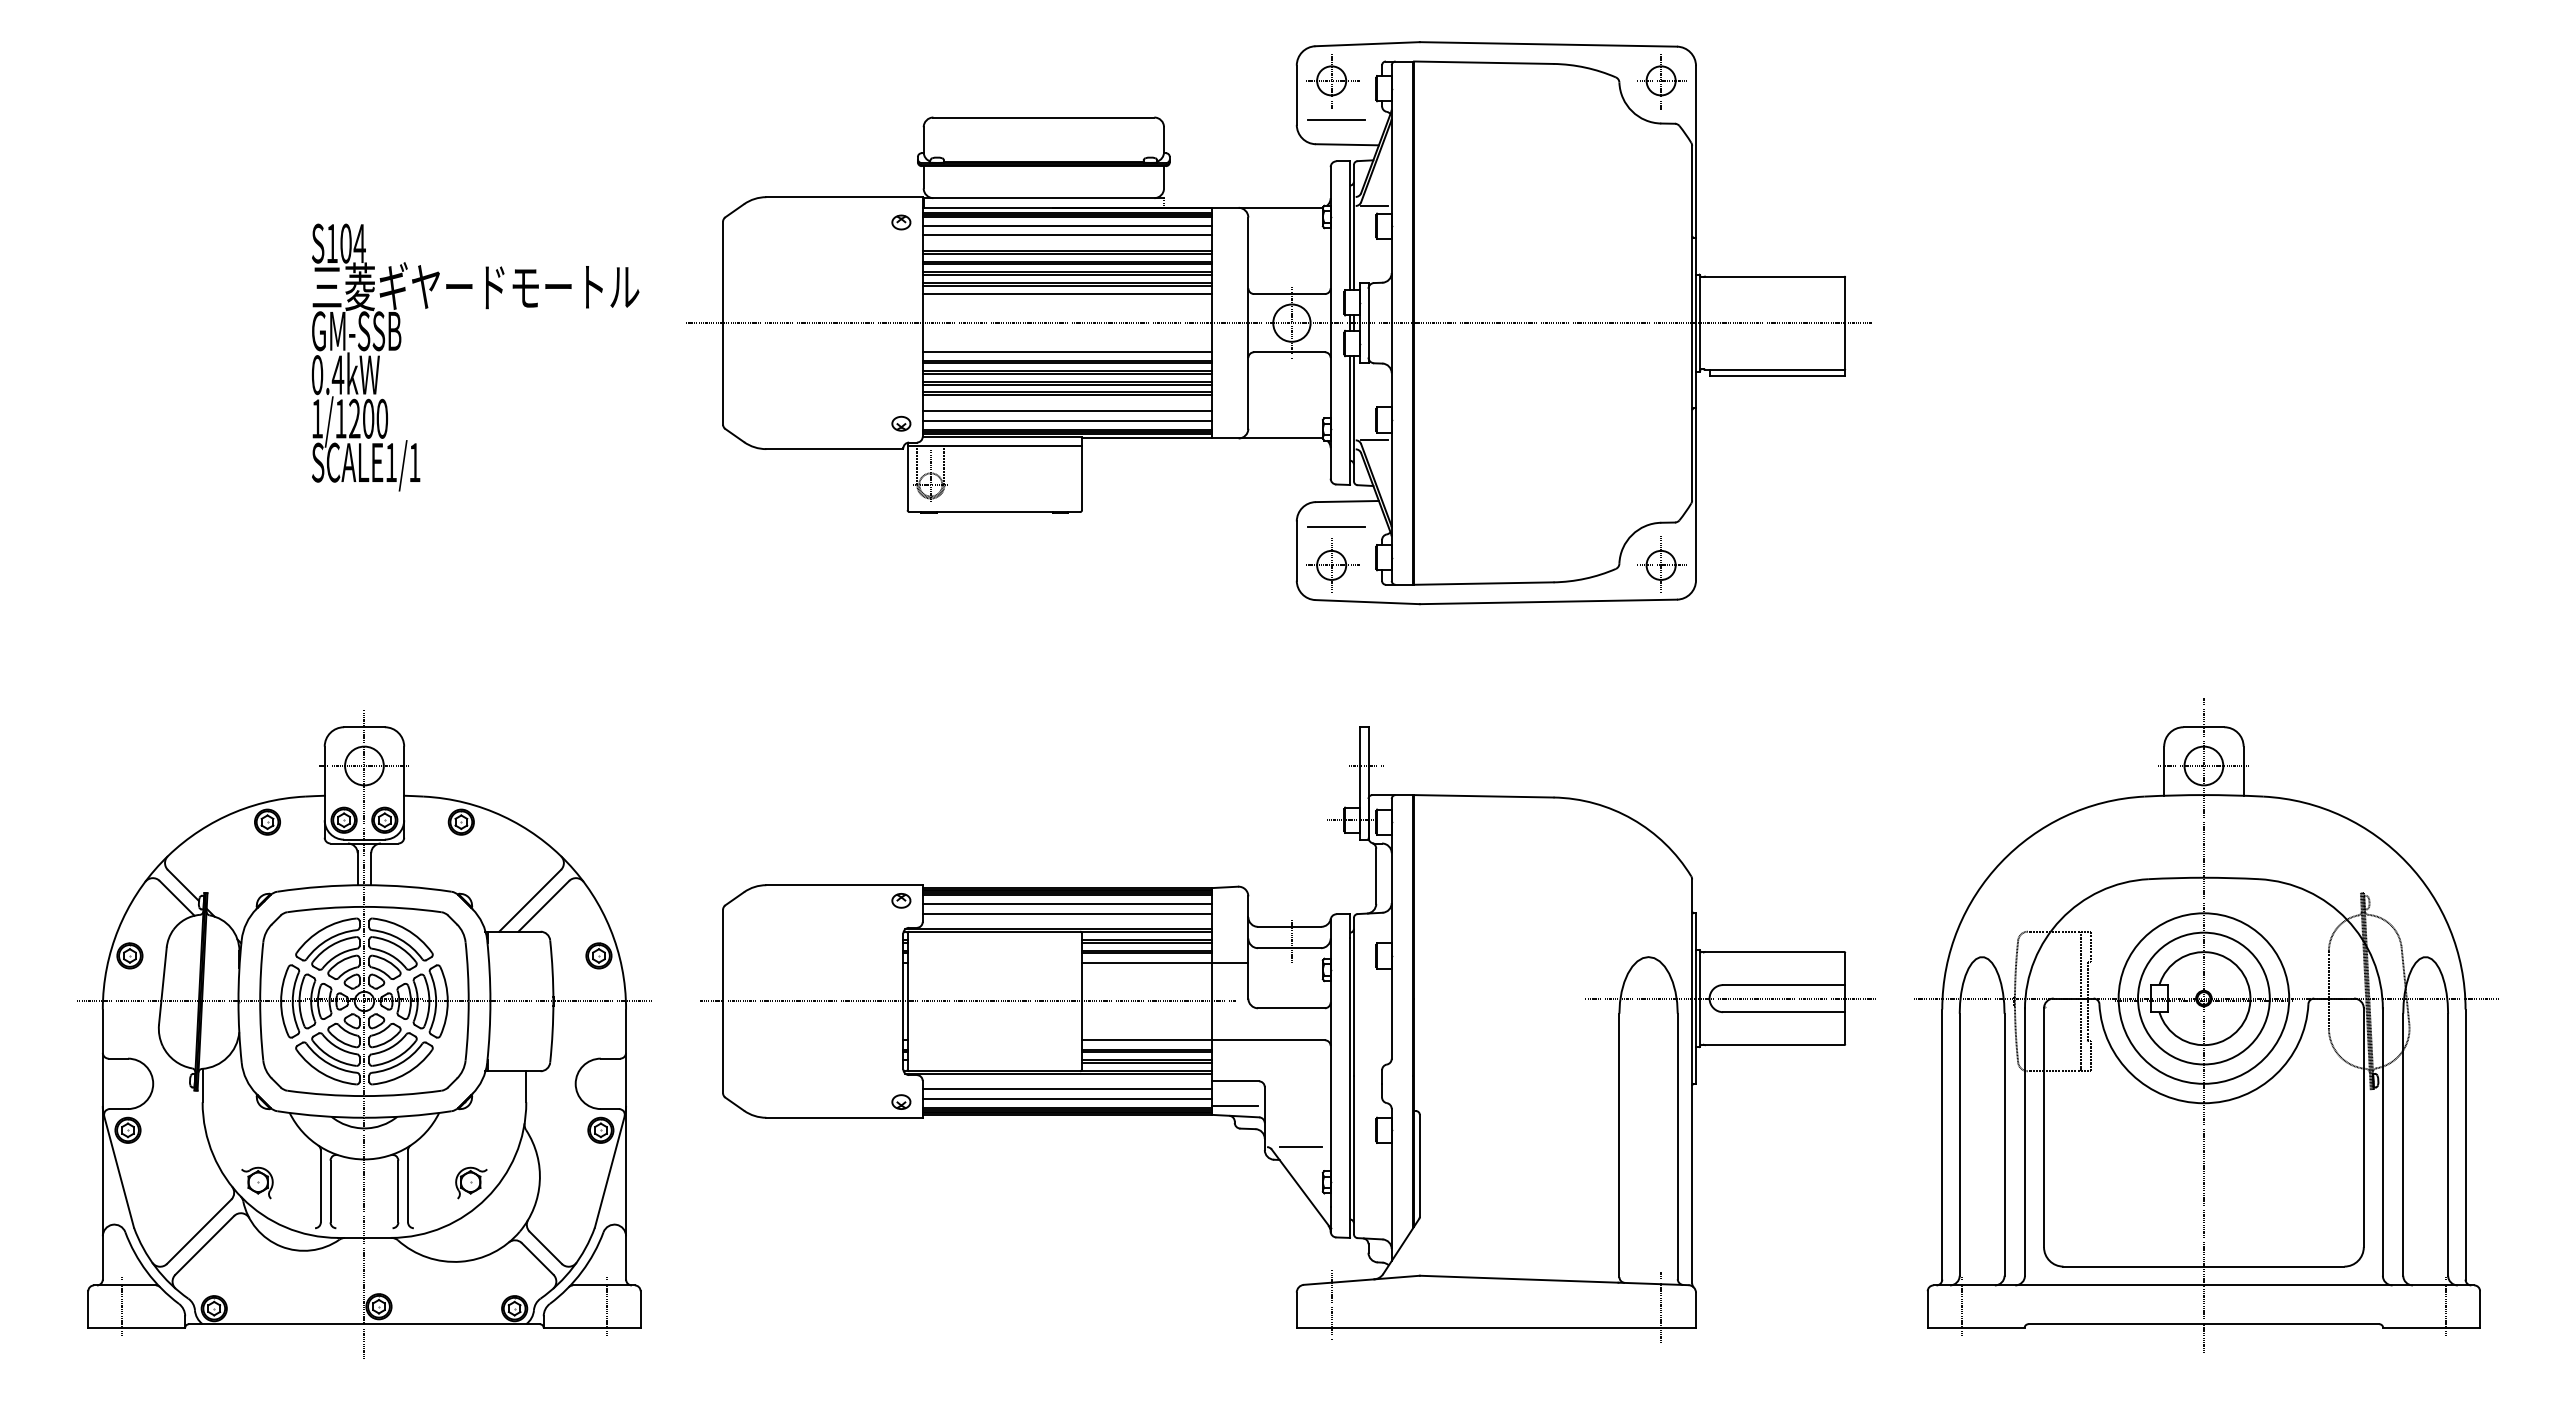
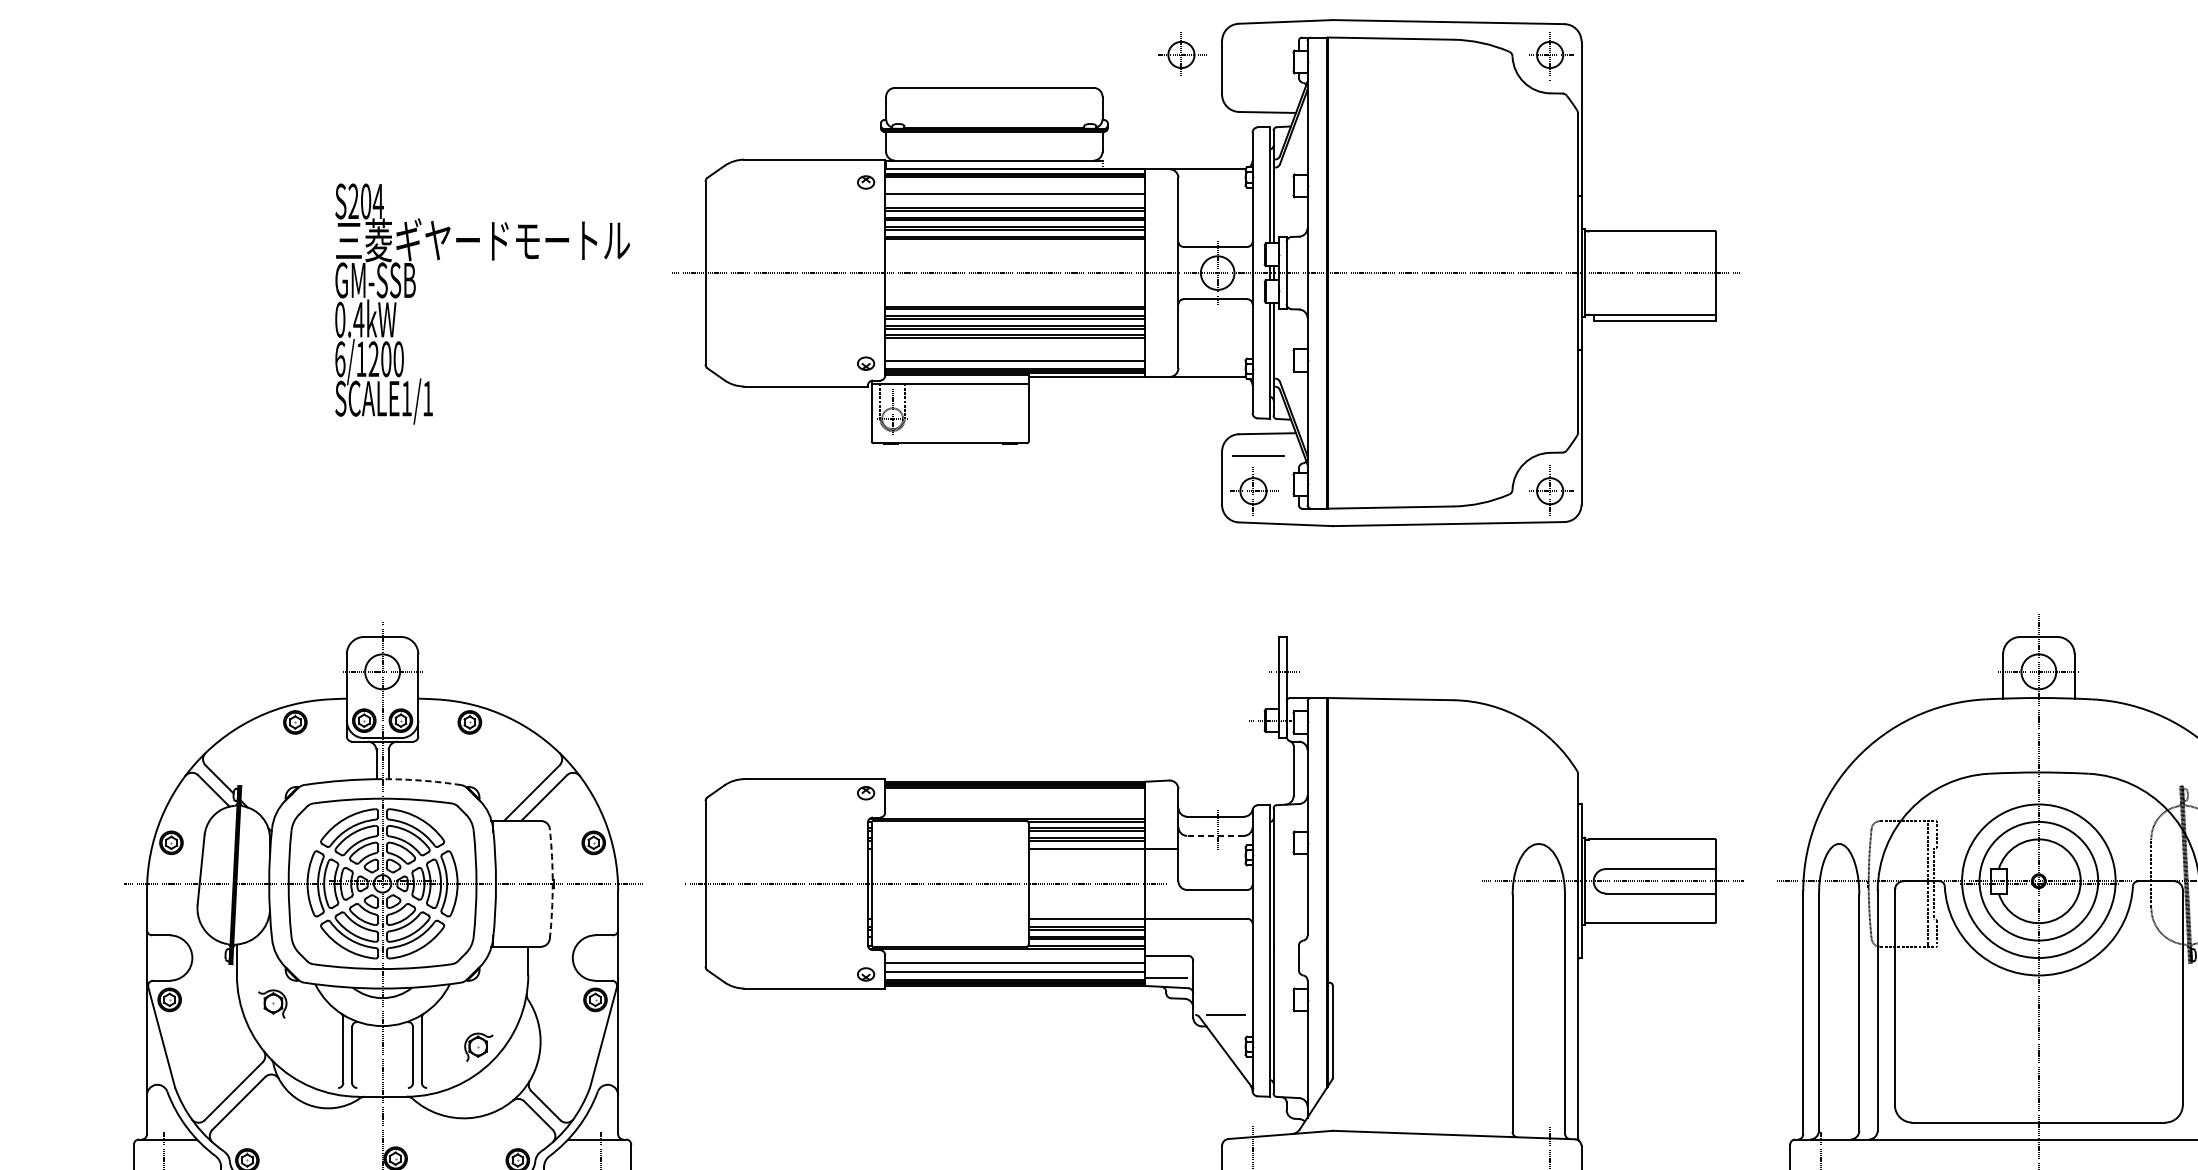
part: (1332, 81) -> (1182, 55), moved
line: (1336, 119) -> (1257, 89), removed
line: (1374, 205) -> (1292, 167), removed
line: (1066, 225) -> (1014, 185), removed
text: (331, 242) -> (352, 200), S104 -> S204
line: (1066, 294) -> (1014, 247), removed
line: (1066, 352) -> (1014, 299), removed
line: (1066, 411) -> (1014, 352), removed
text: (317, 418) -> (340, 358), 1/1200 -> 6/1200
line: (1374, 440) -> (1292, 378), removed
arc: (408, 886) -> (422, 780), solid -> dashed
line: (1066, 903) -> (1014, 795), removed
line: (1066, 913) -> (1014, 804), removed
line: (1289, 948) -> (1215, 836), solid -> dashed
arc: (553, 1001) -> (552, 883), solid -> dashed
part: (257, 1182) -> (272, 1003), moved

